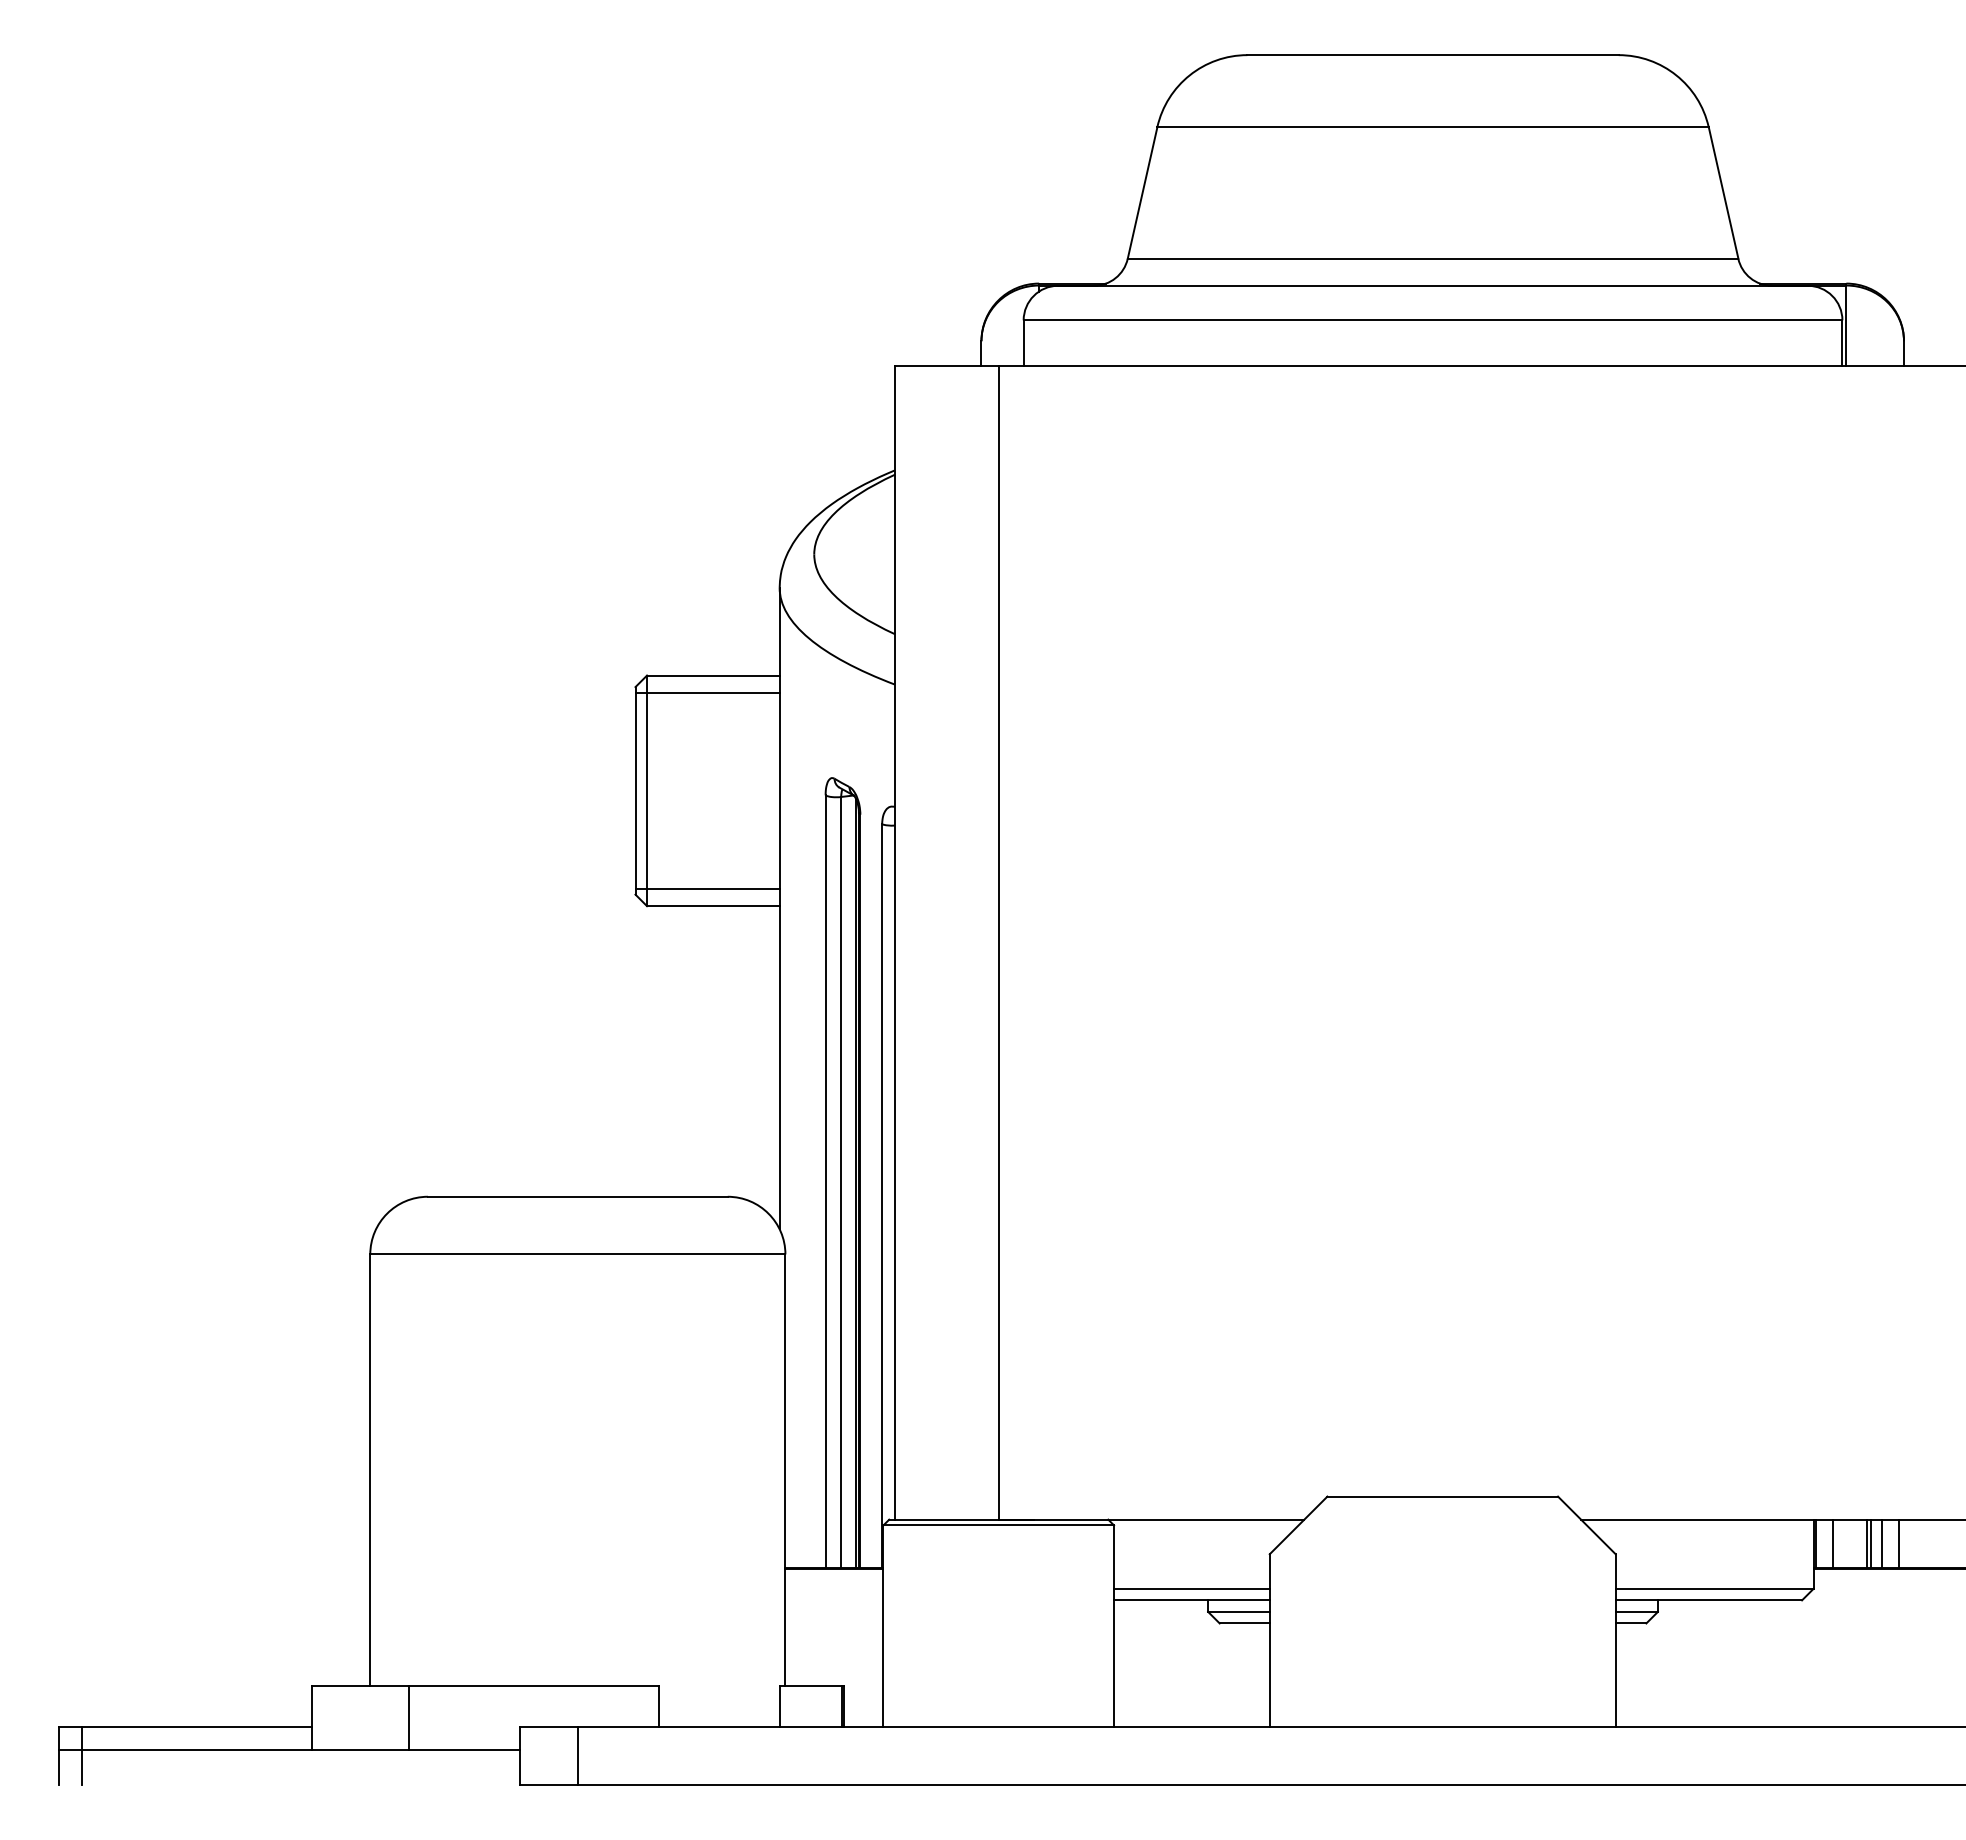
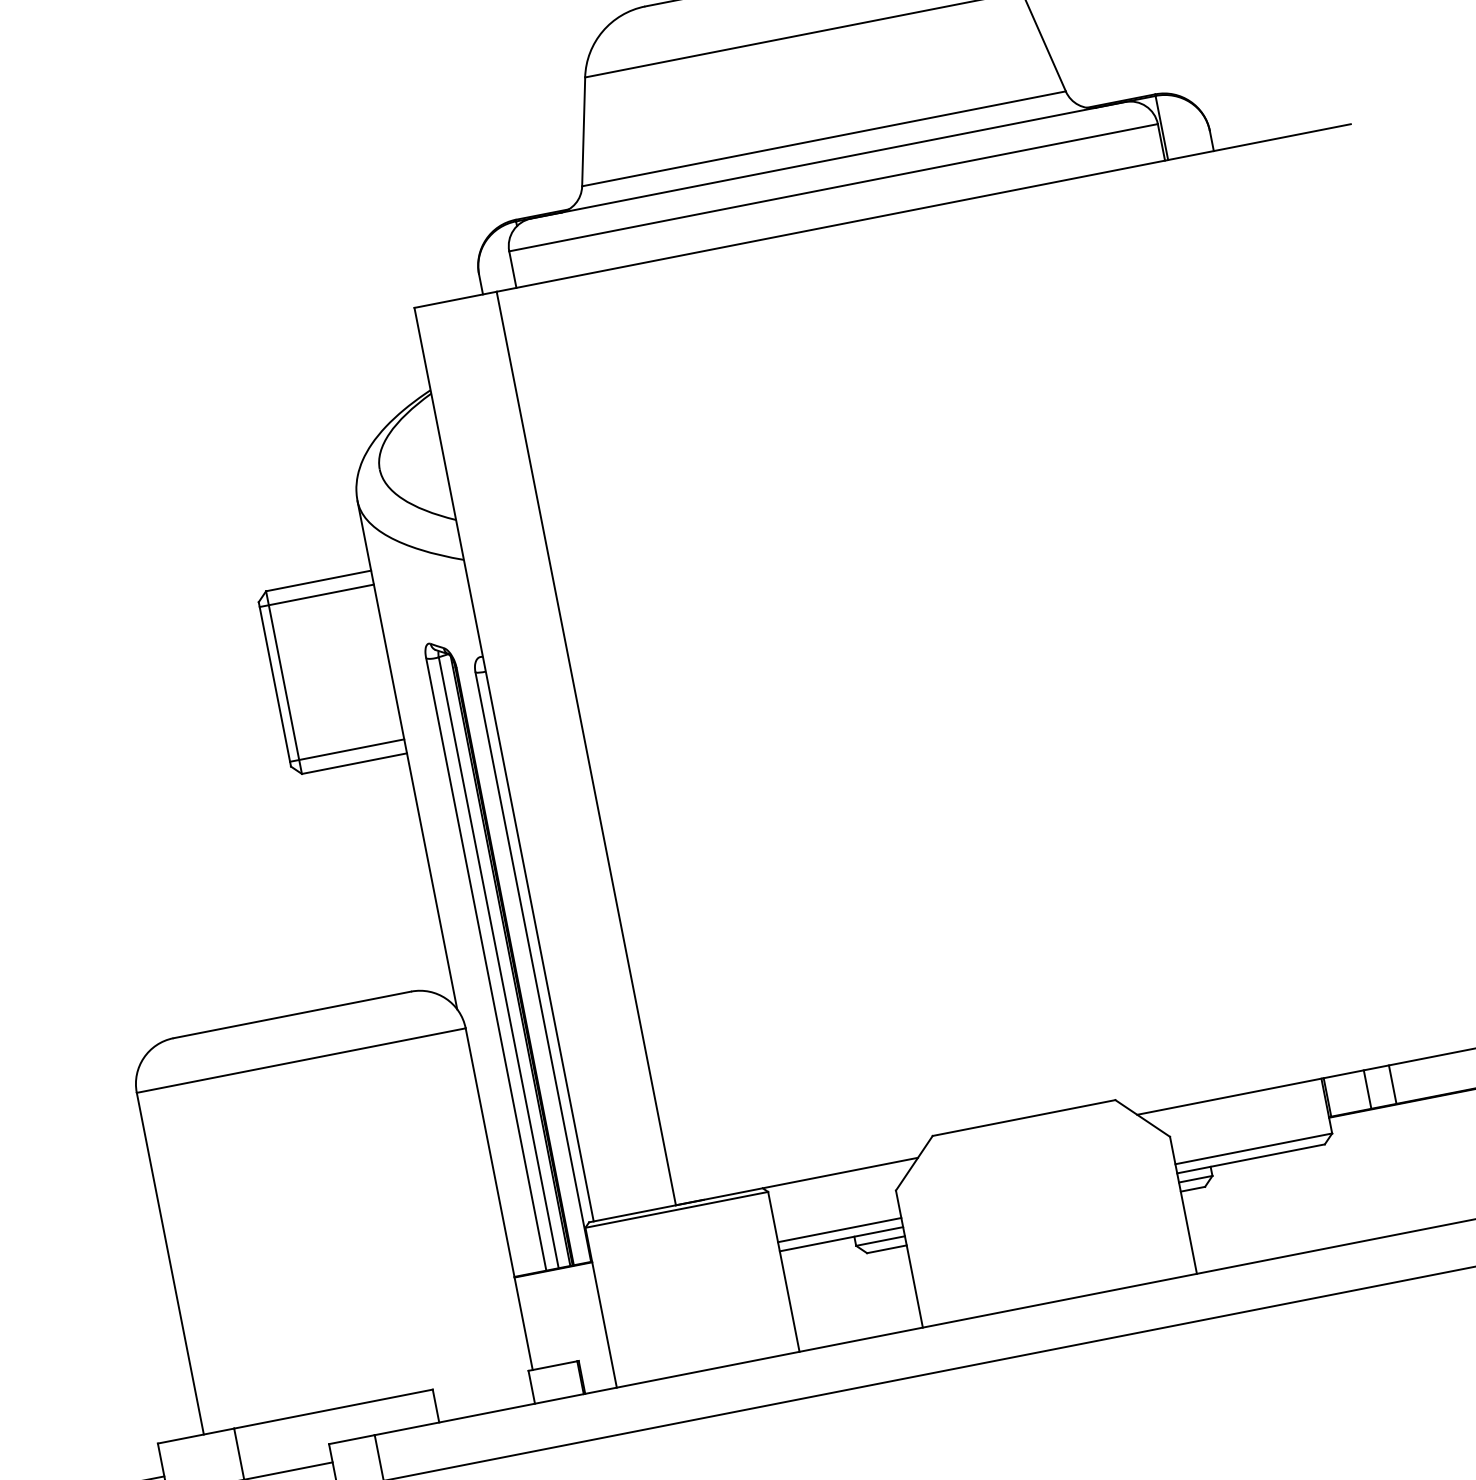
line: (1832, 1543) -> (1340, 1094), removed
line: (1871, 1543) -> (1371, 1088), removed
line: (1882, 1543) -> (1379, 1086), removed

